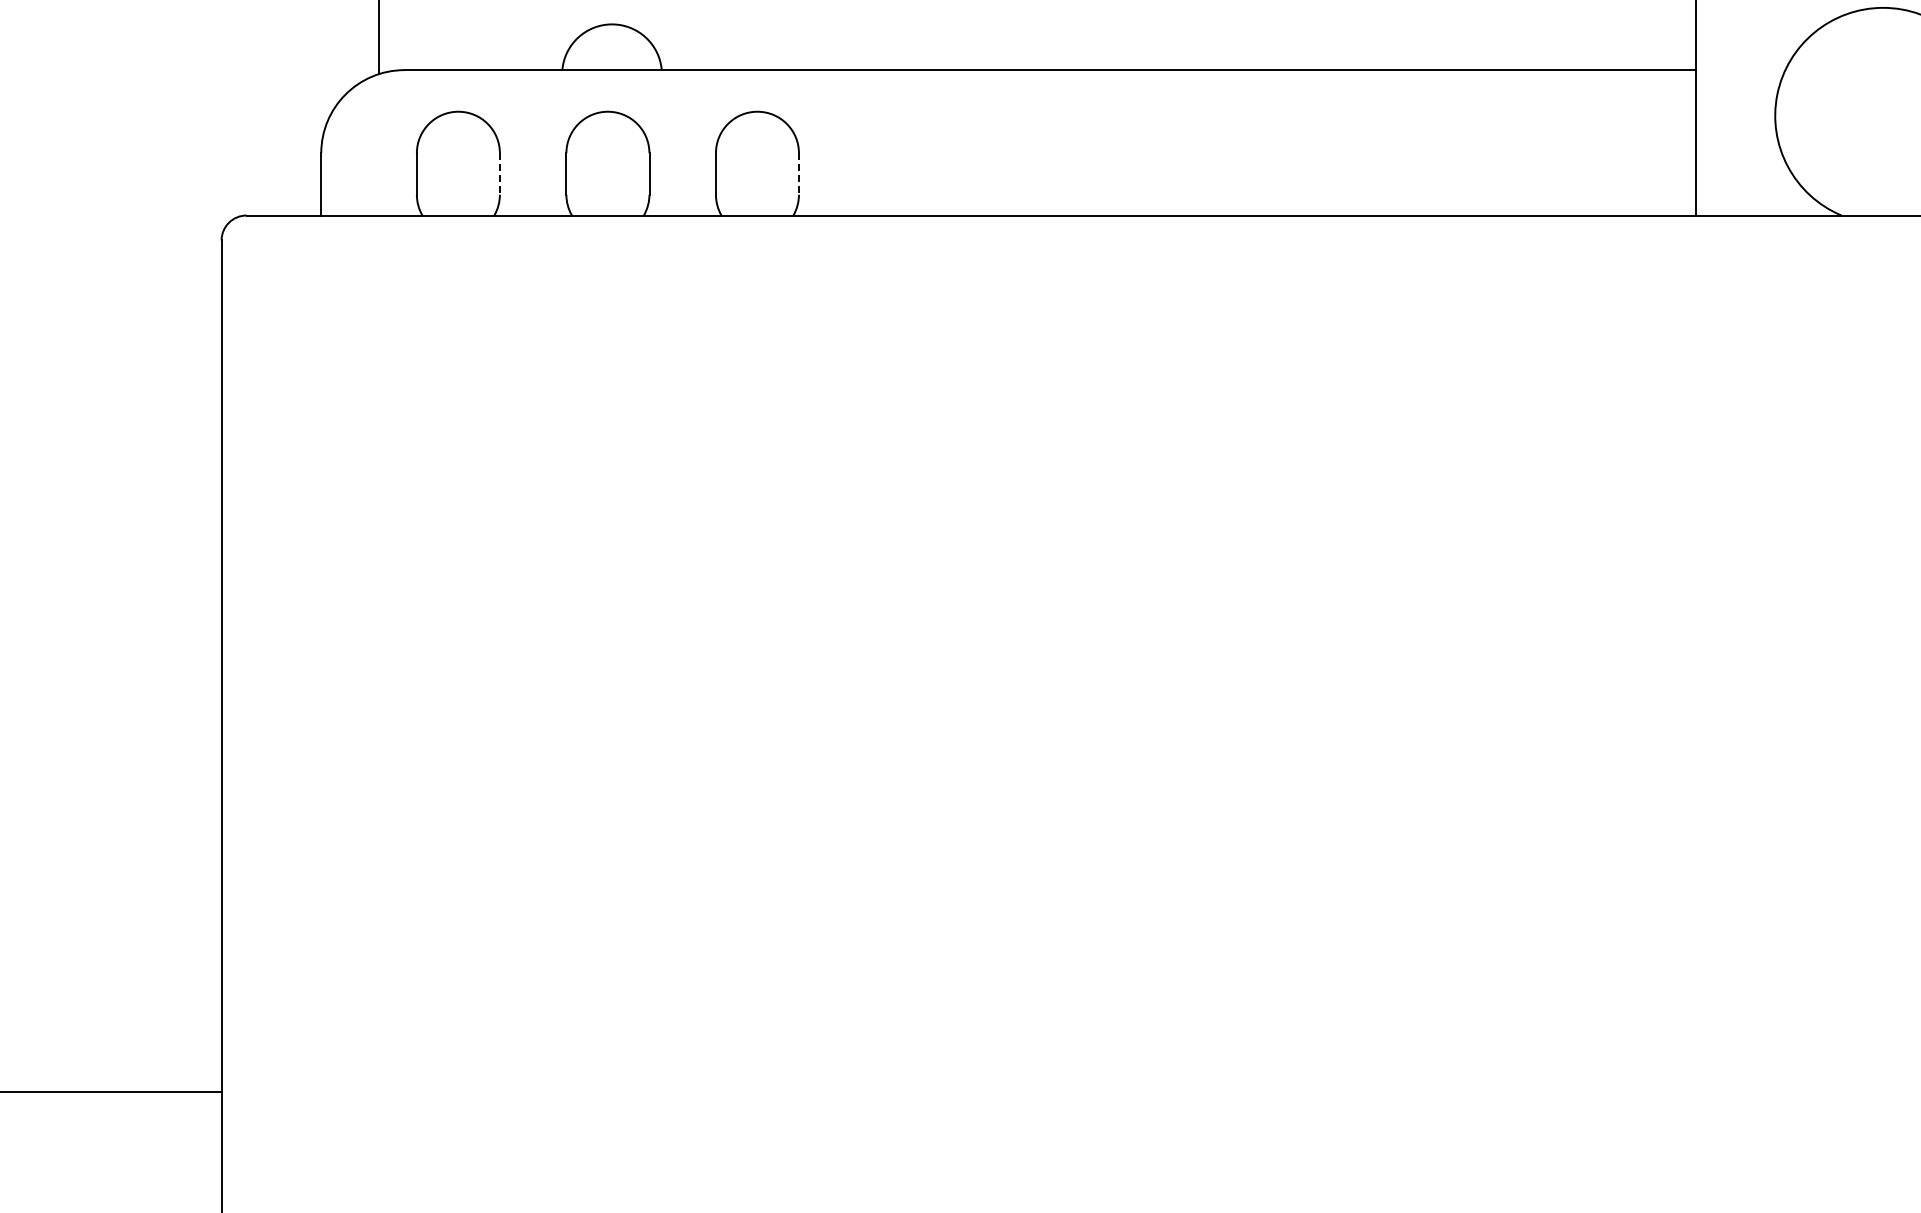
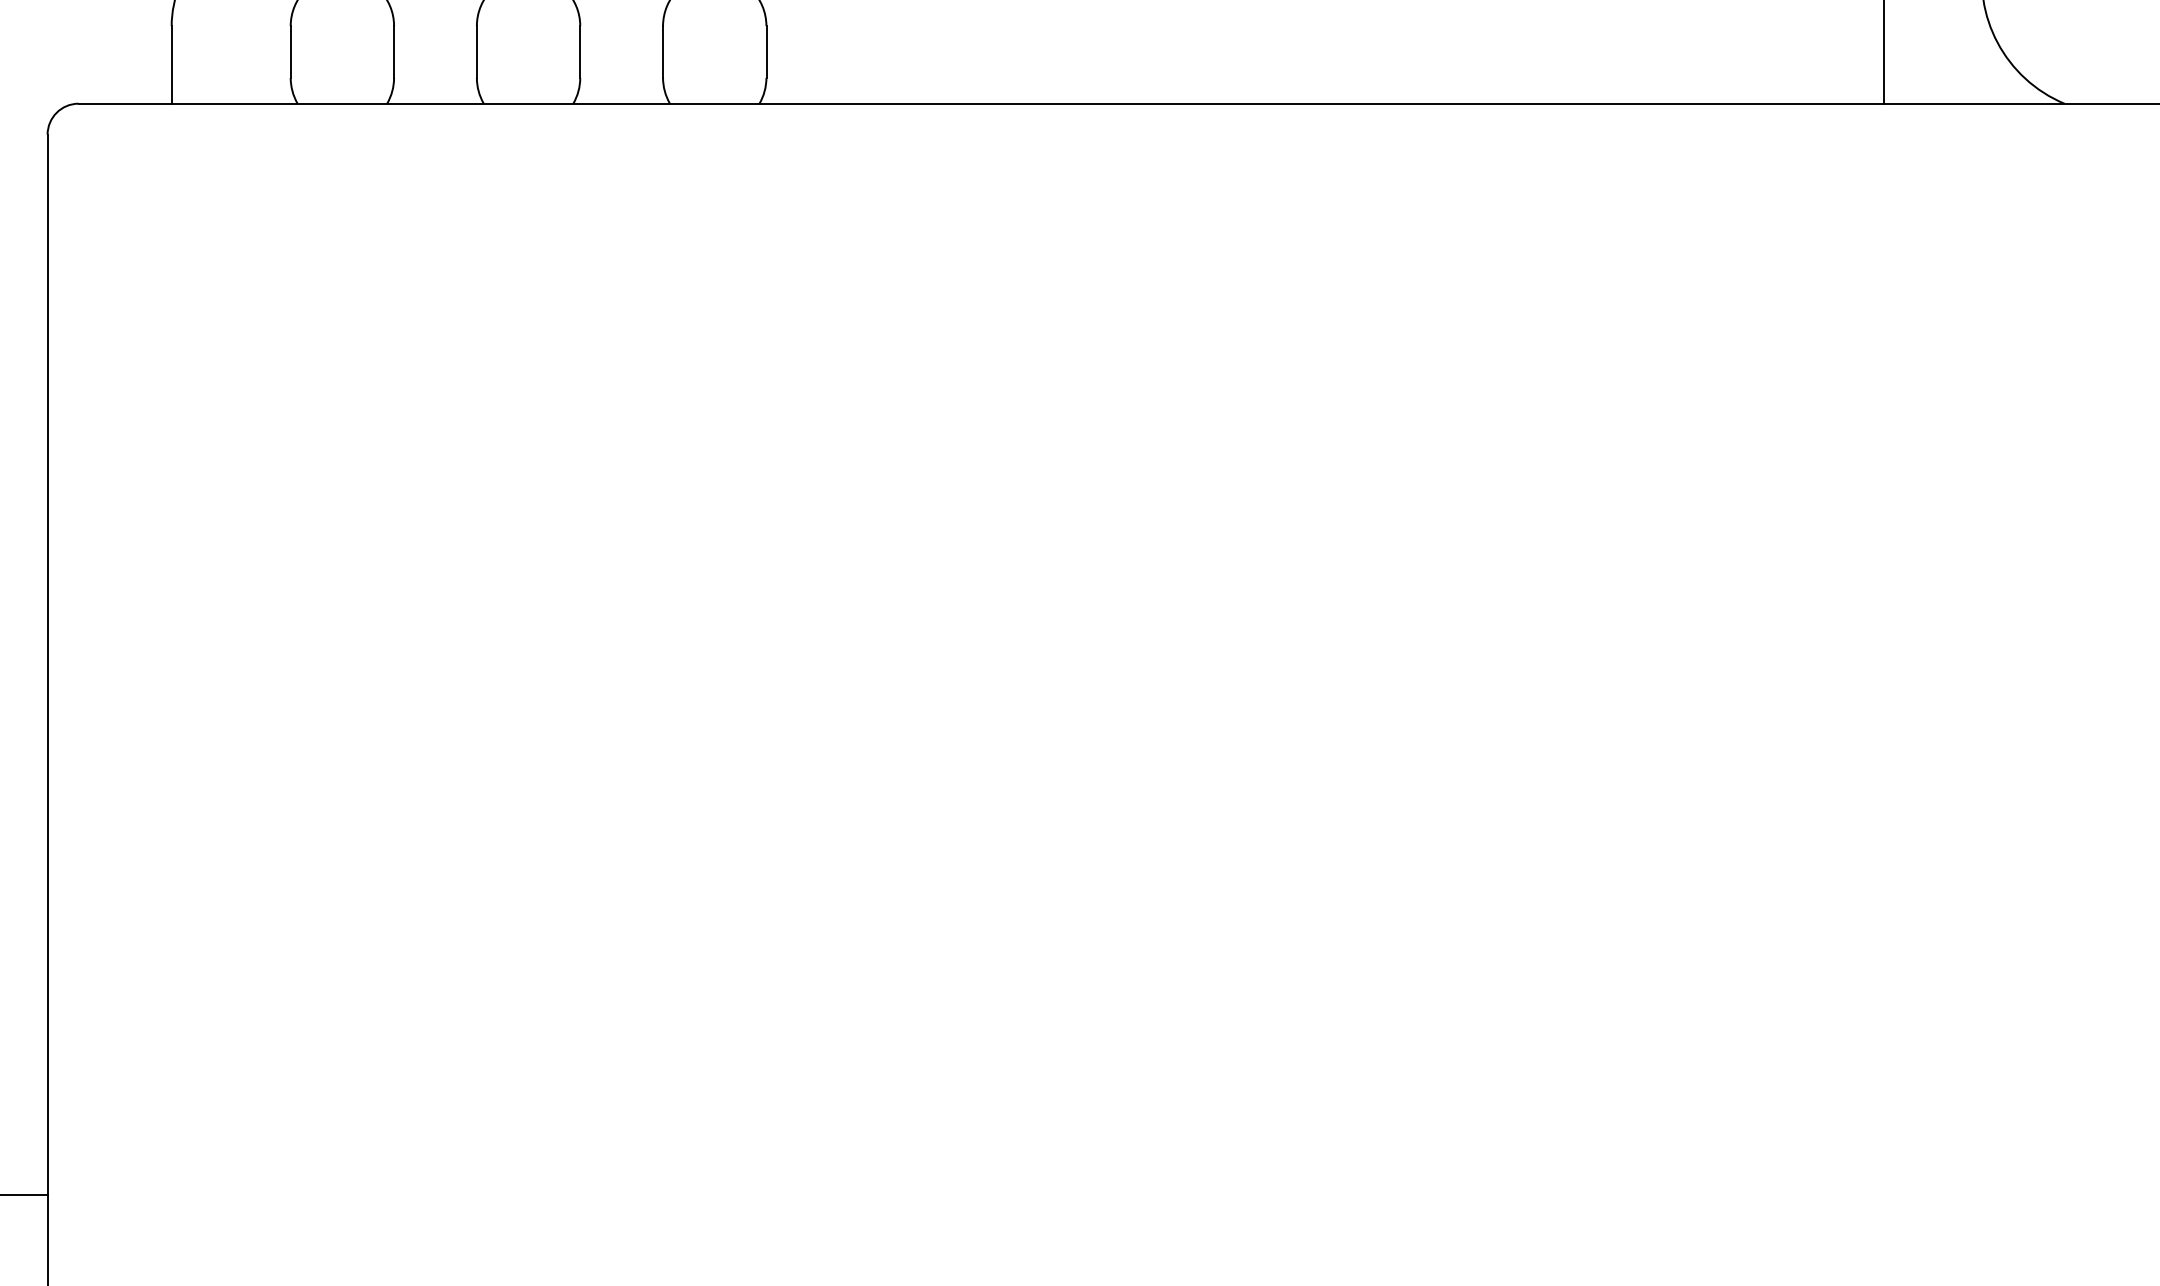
line: (499, 174) -> (393, 52), dashed -> solid
line: (799, 174) -> (767, 52), dashed -> solid

